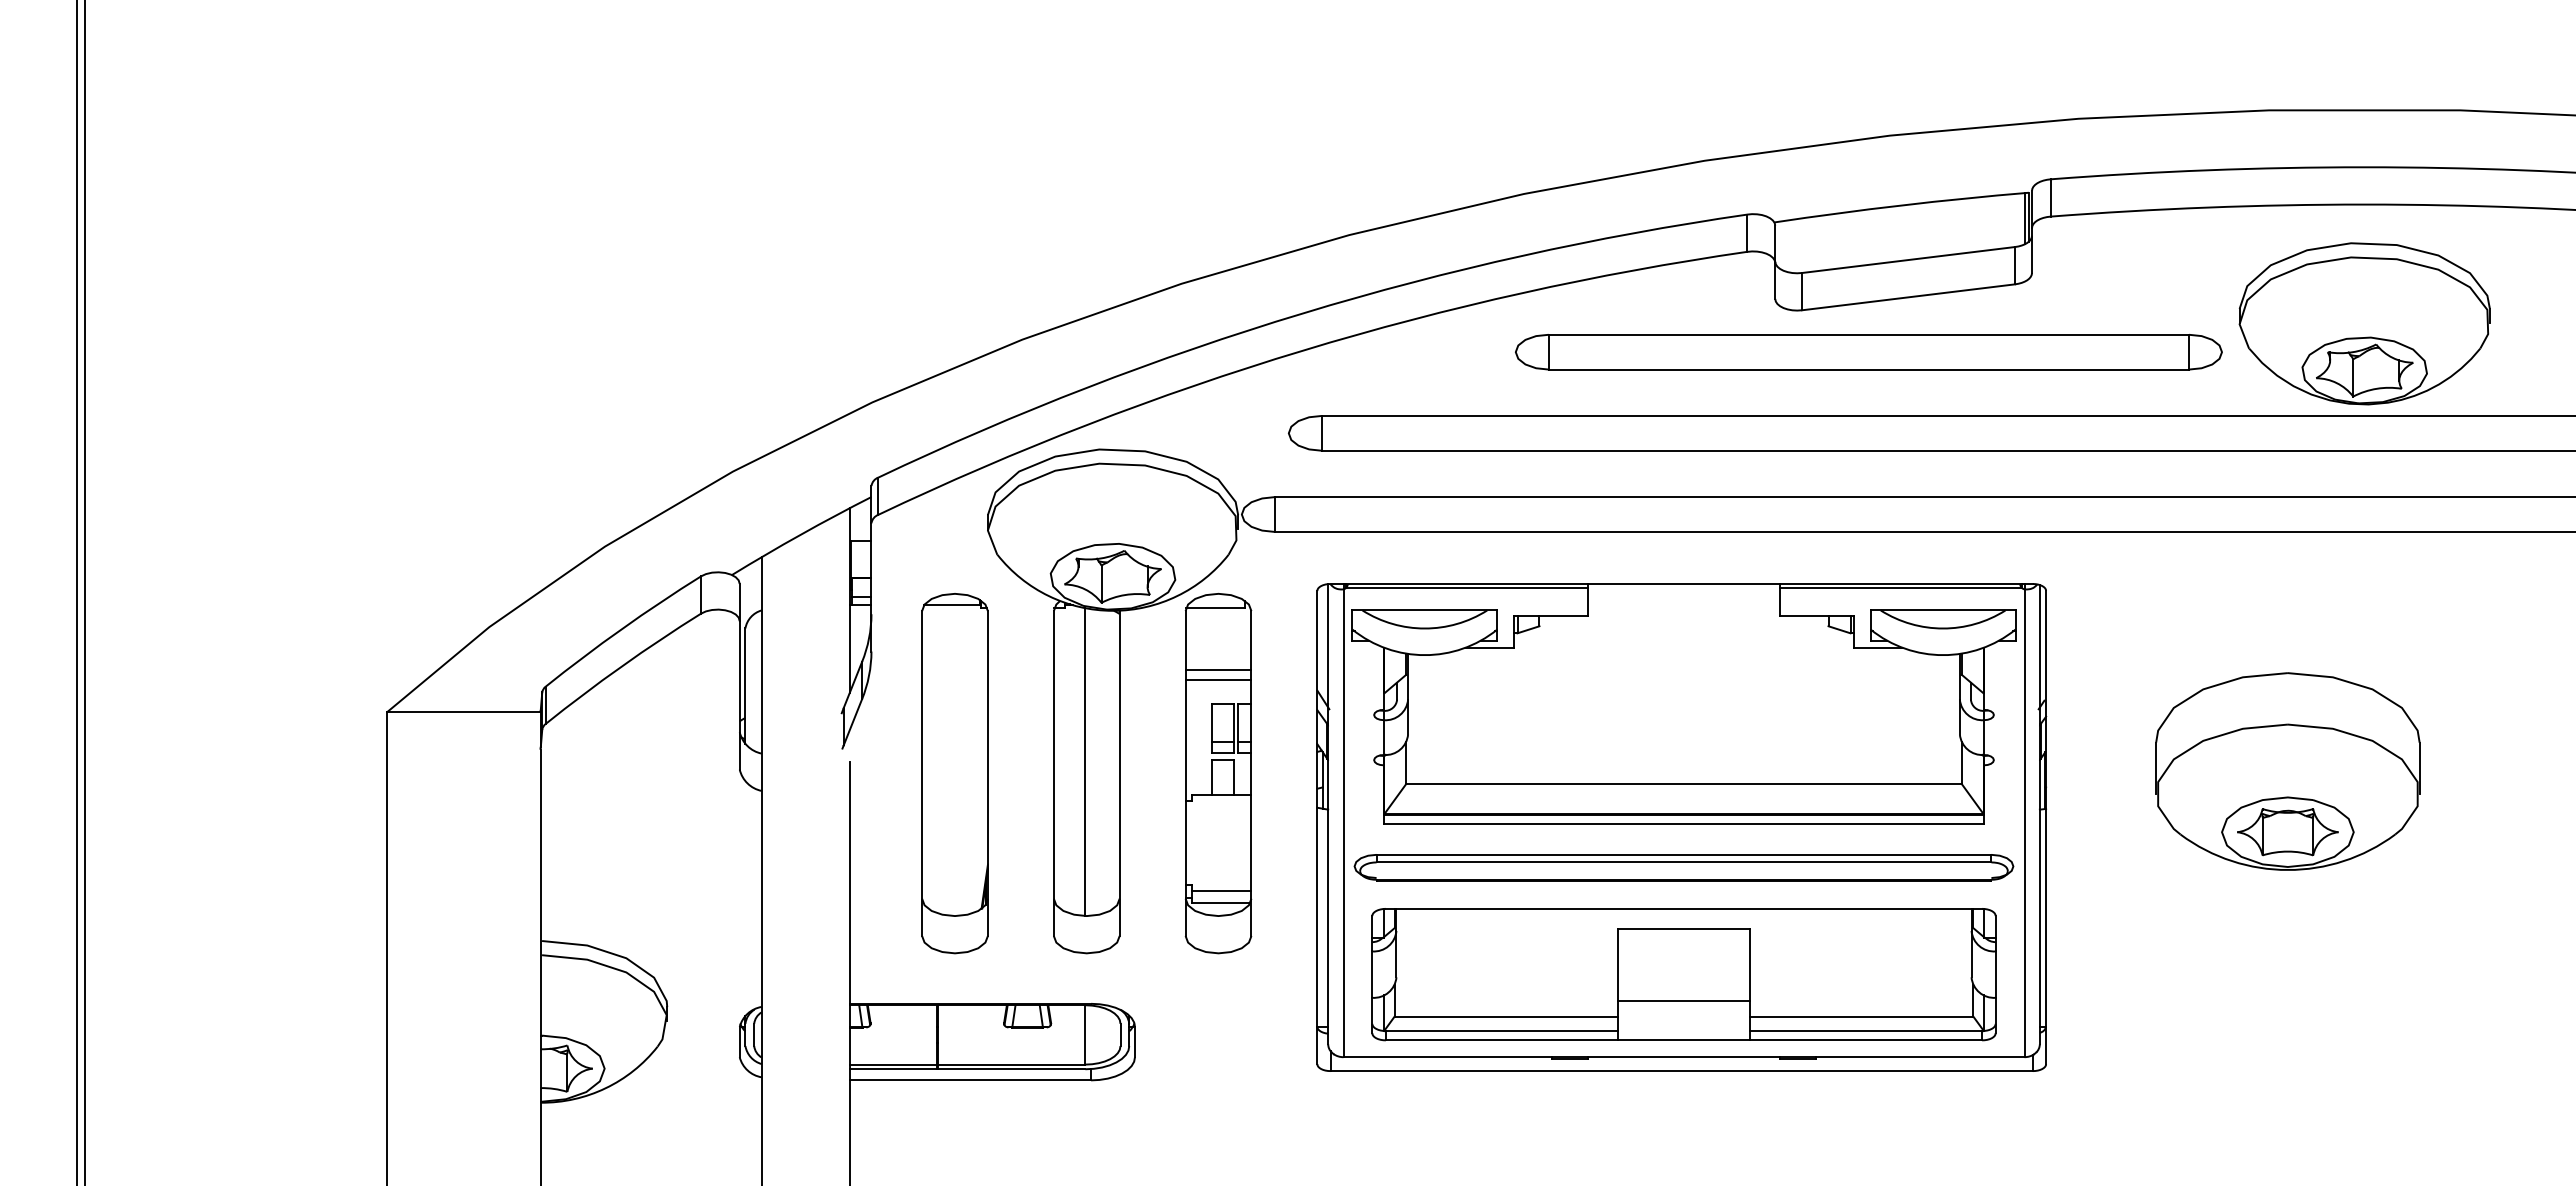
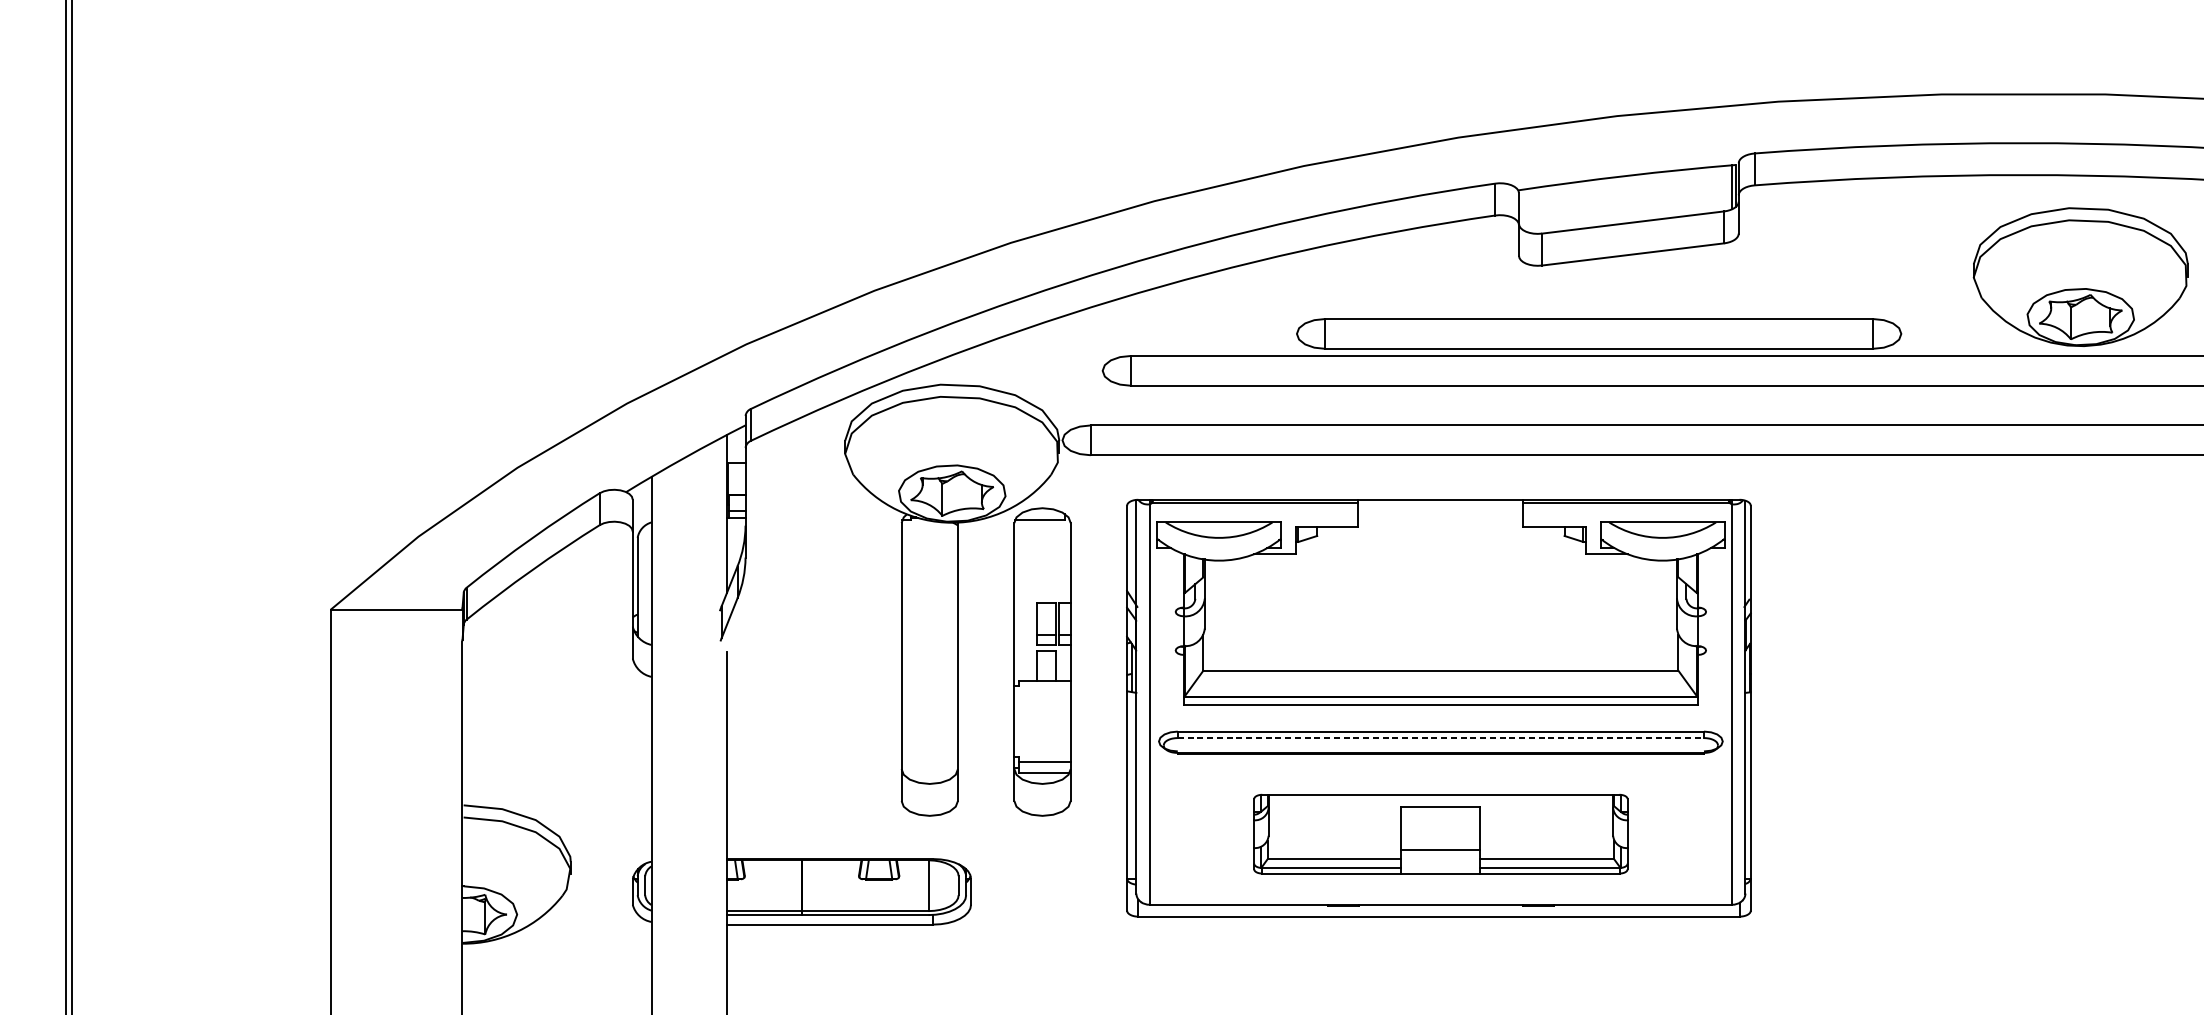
part: (2364, 323) -> (2080, 276), moved
part: (1868, 352) -> (1598, 334), moved
line: (1218, 670) -> (1042, 573), removed
line: (1218, 679) -> (1042, 581), removed
line: (1085, 762) -> (928, 652), removed
part: (2287, 771) -> (1957, 660), removed
part: (954, 773) -> (816, 661), removed
line: (1684, 862) -> (1441, 738), solid -> dashed
part: (1683, 974) -> (1440, 833), size x0.7

